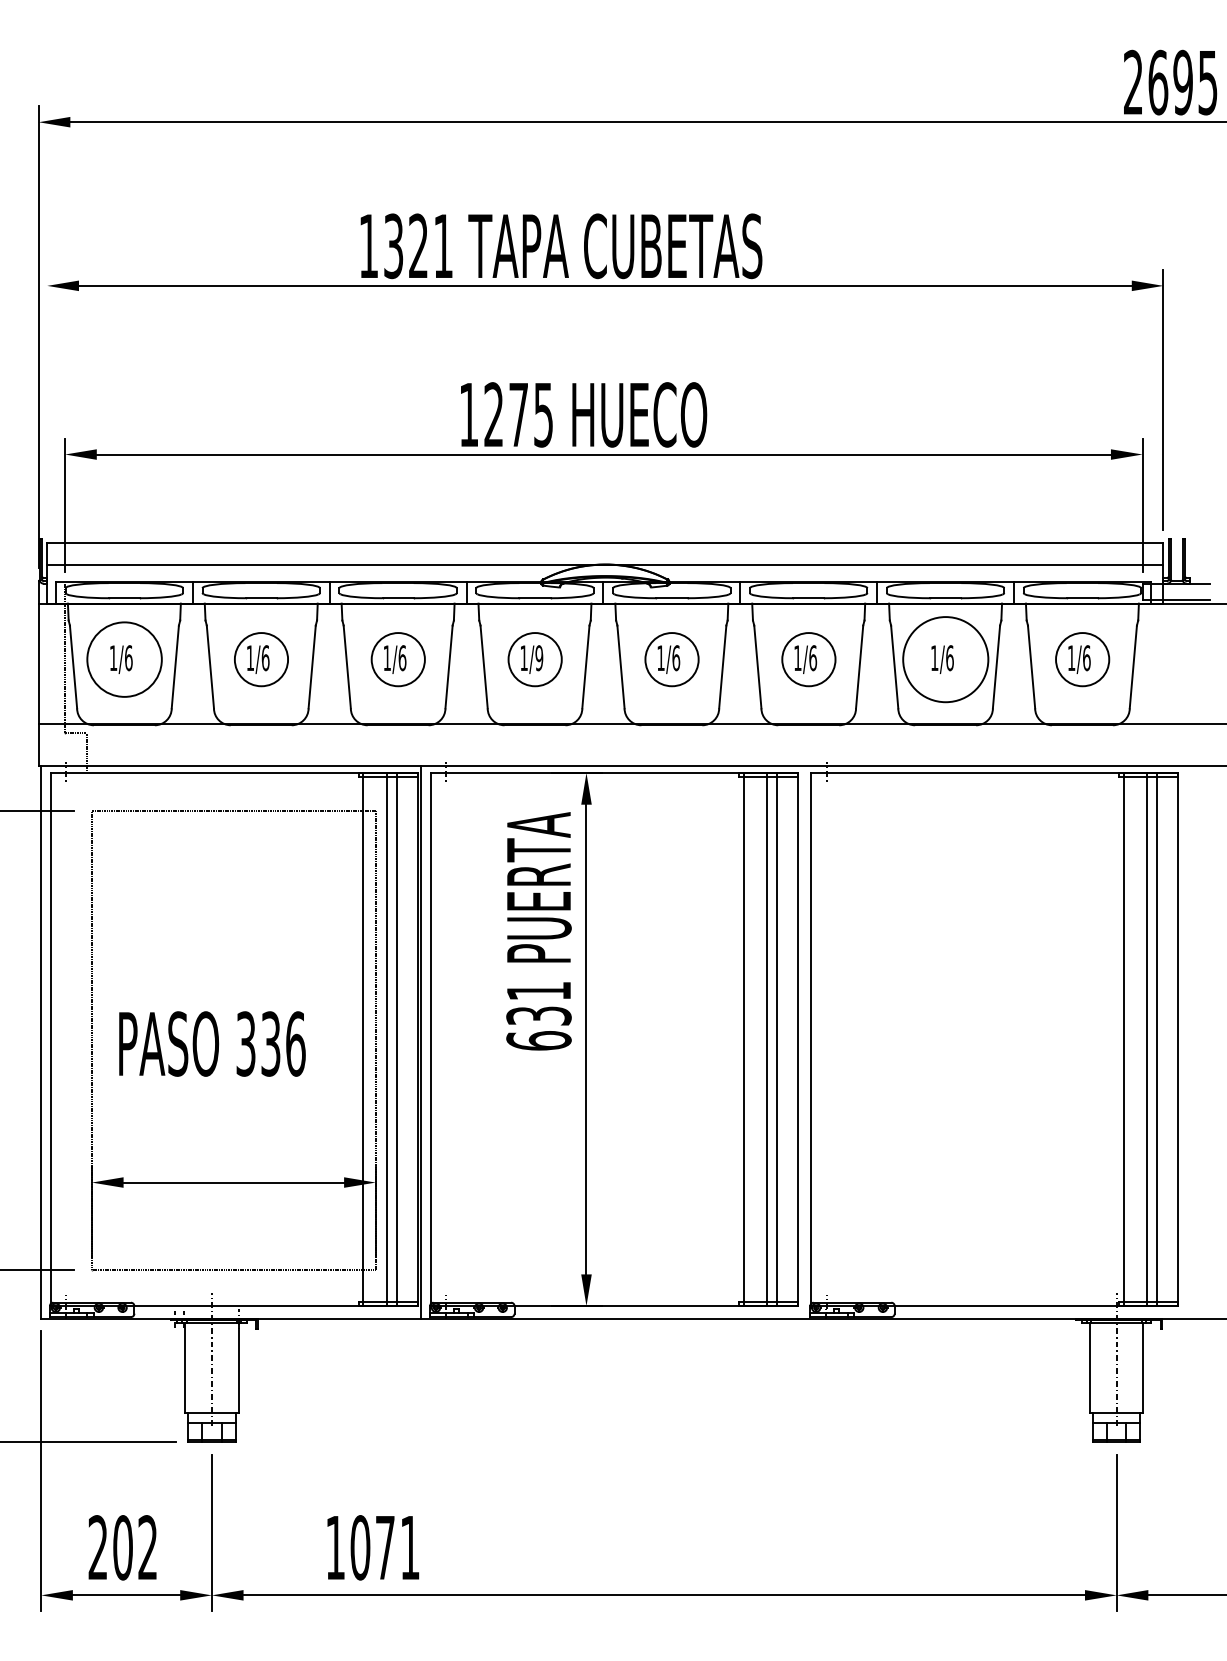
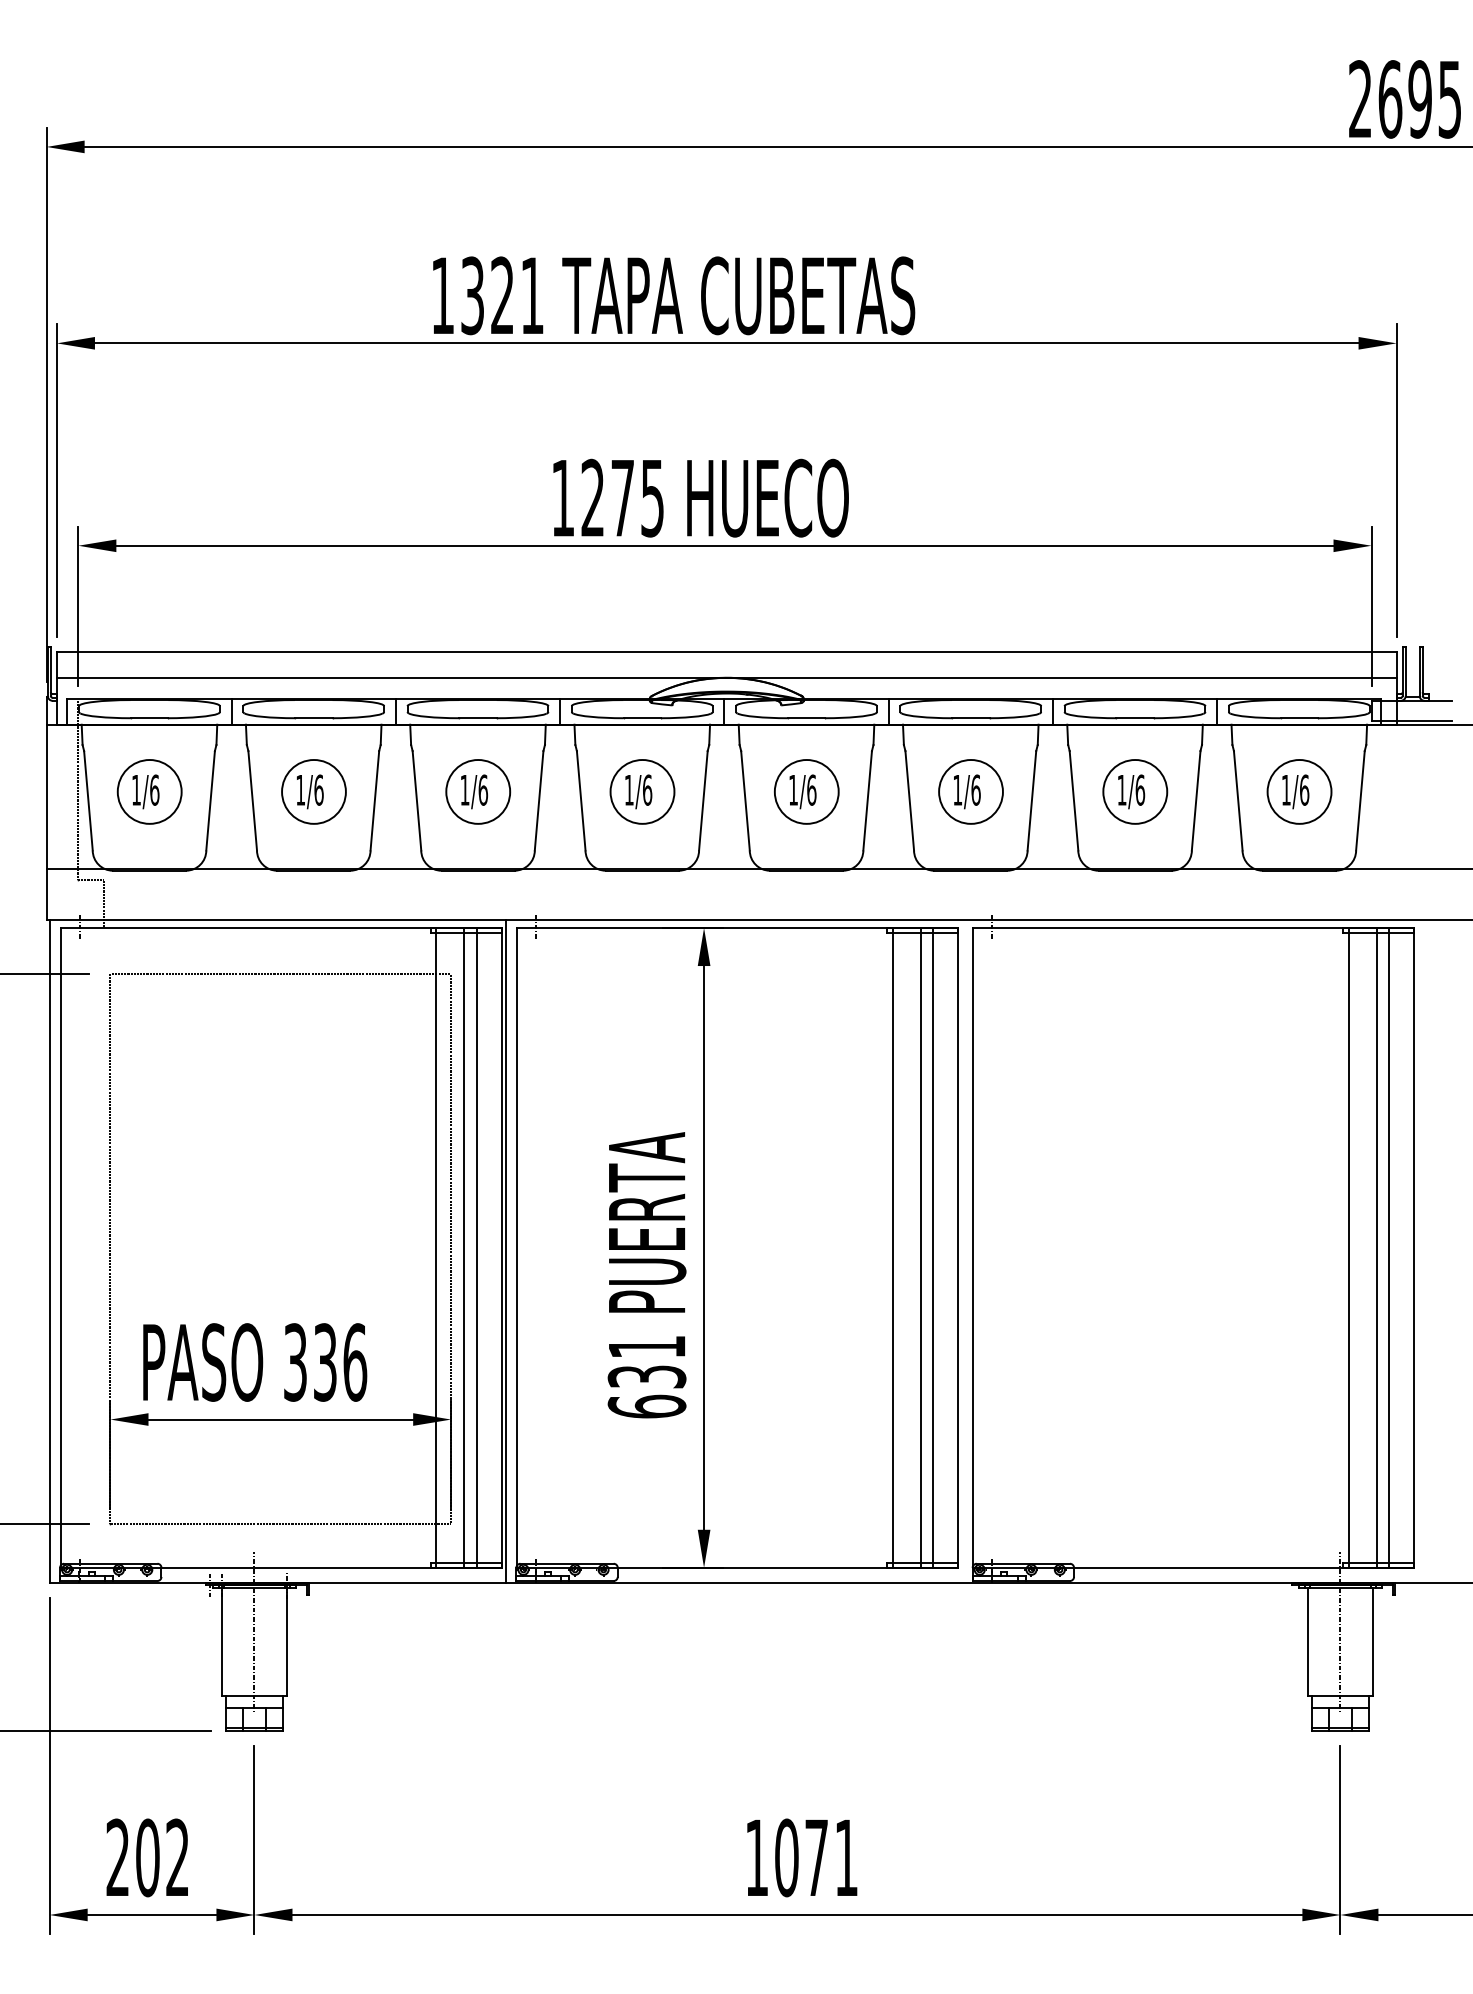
line: (47, 400) -> (57, 480), added
text: (539, 658) -> (647, 790), 1/9 -> 1/6
circle: (124, 659) -> (149, 791), size x0.71
circle: (945, 659) -> (1134, 791), size x0.62
text: (538, 931) -> (646, 1275), moved
text: (212, 1043) -> (255, 1361), moved
text: (373, 1547) -> (802, 1857), moved

